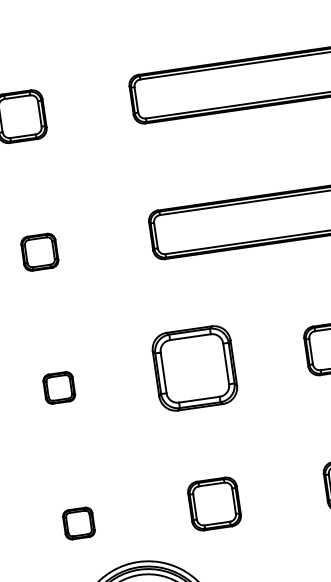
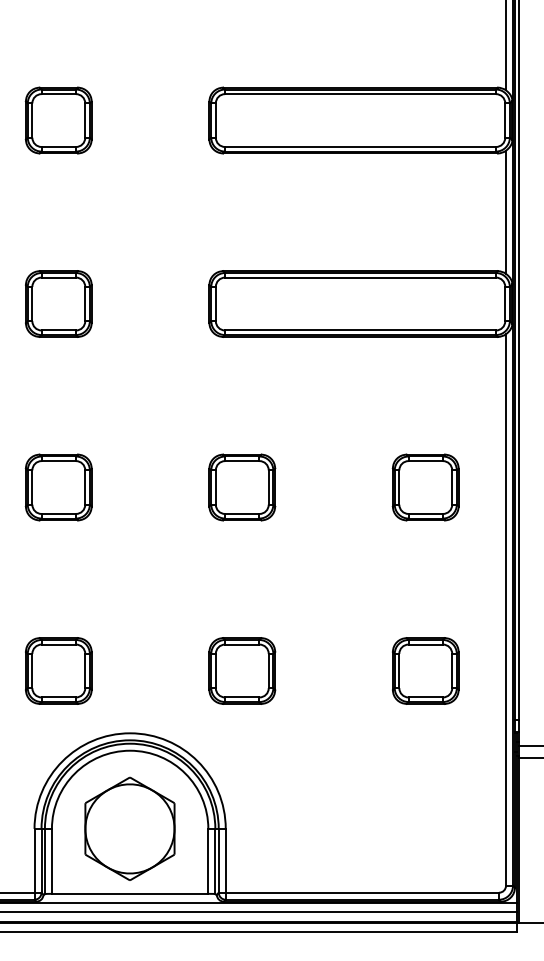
part: (39, 251) -> (58, 303), size x1.43
part: (195, 368) -> (242, 487), size x0.62
part: (59, 387) -> (58, 487), size x1.67
part: (78, 523) -> (58, 670), size x1.67

